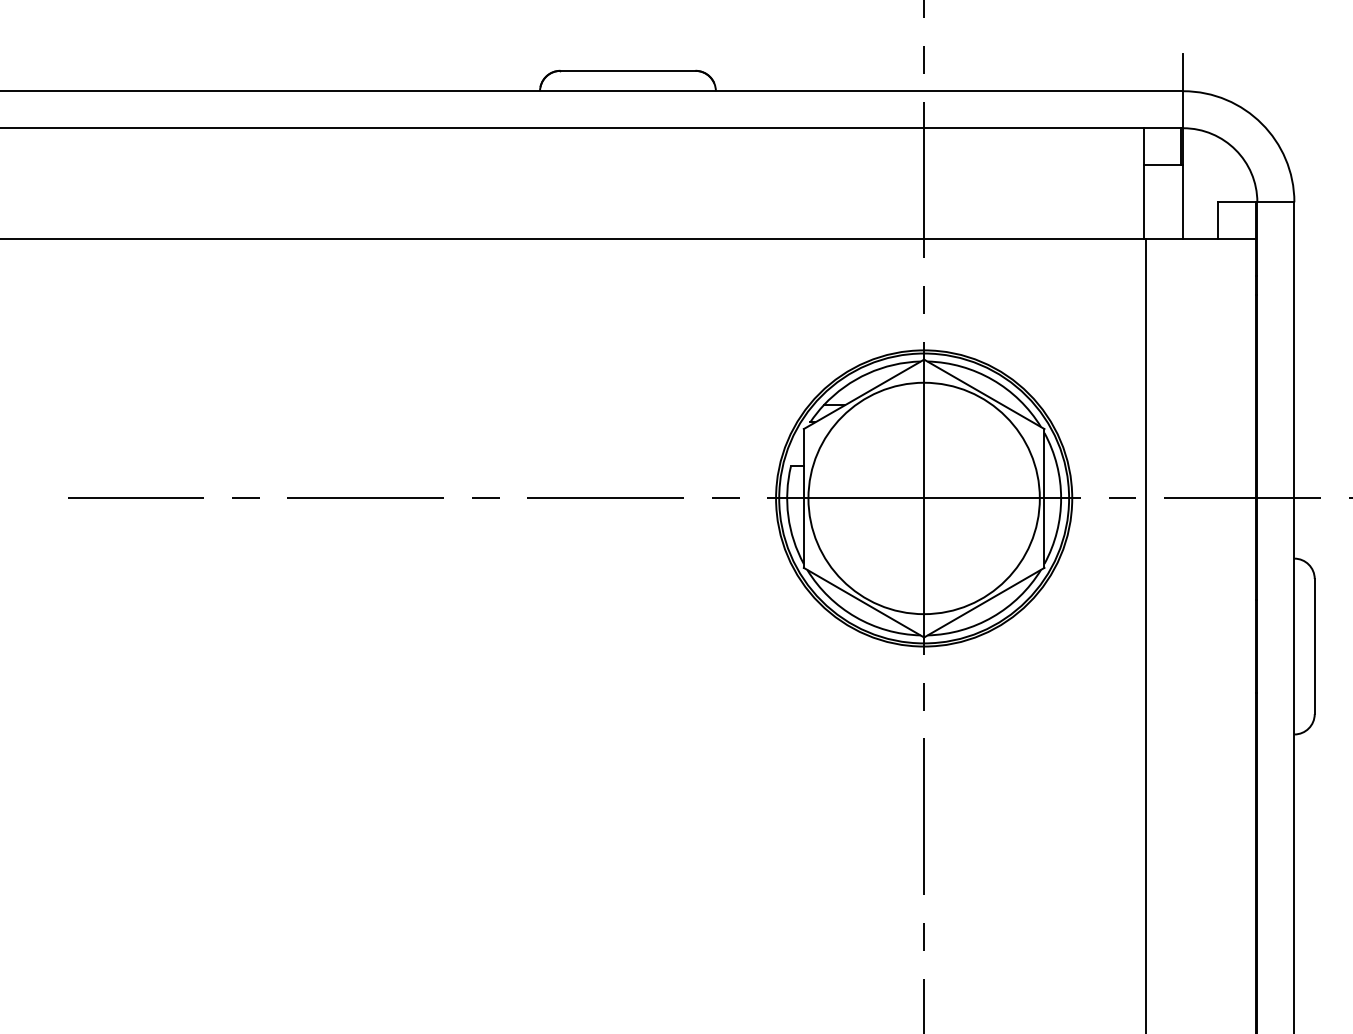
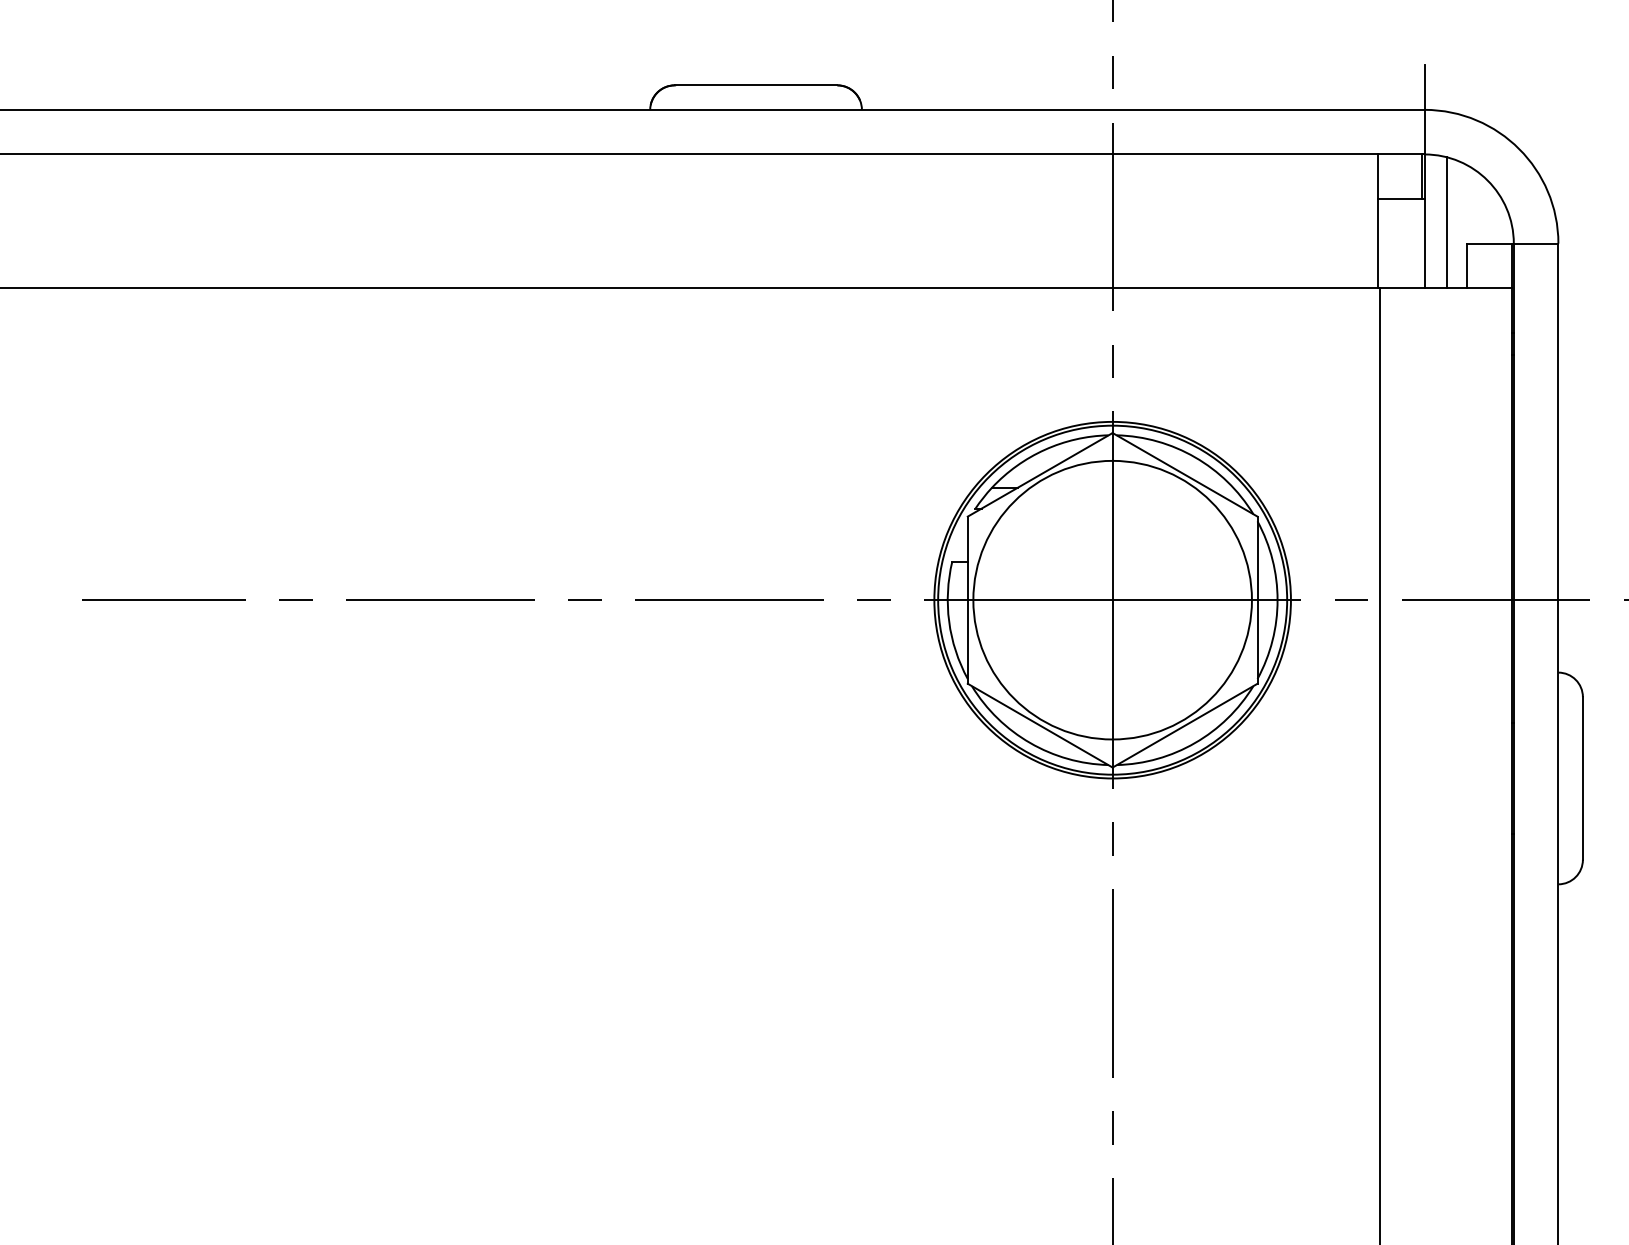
line: (1201, 184) -> (1446, 222), added

